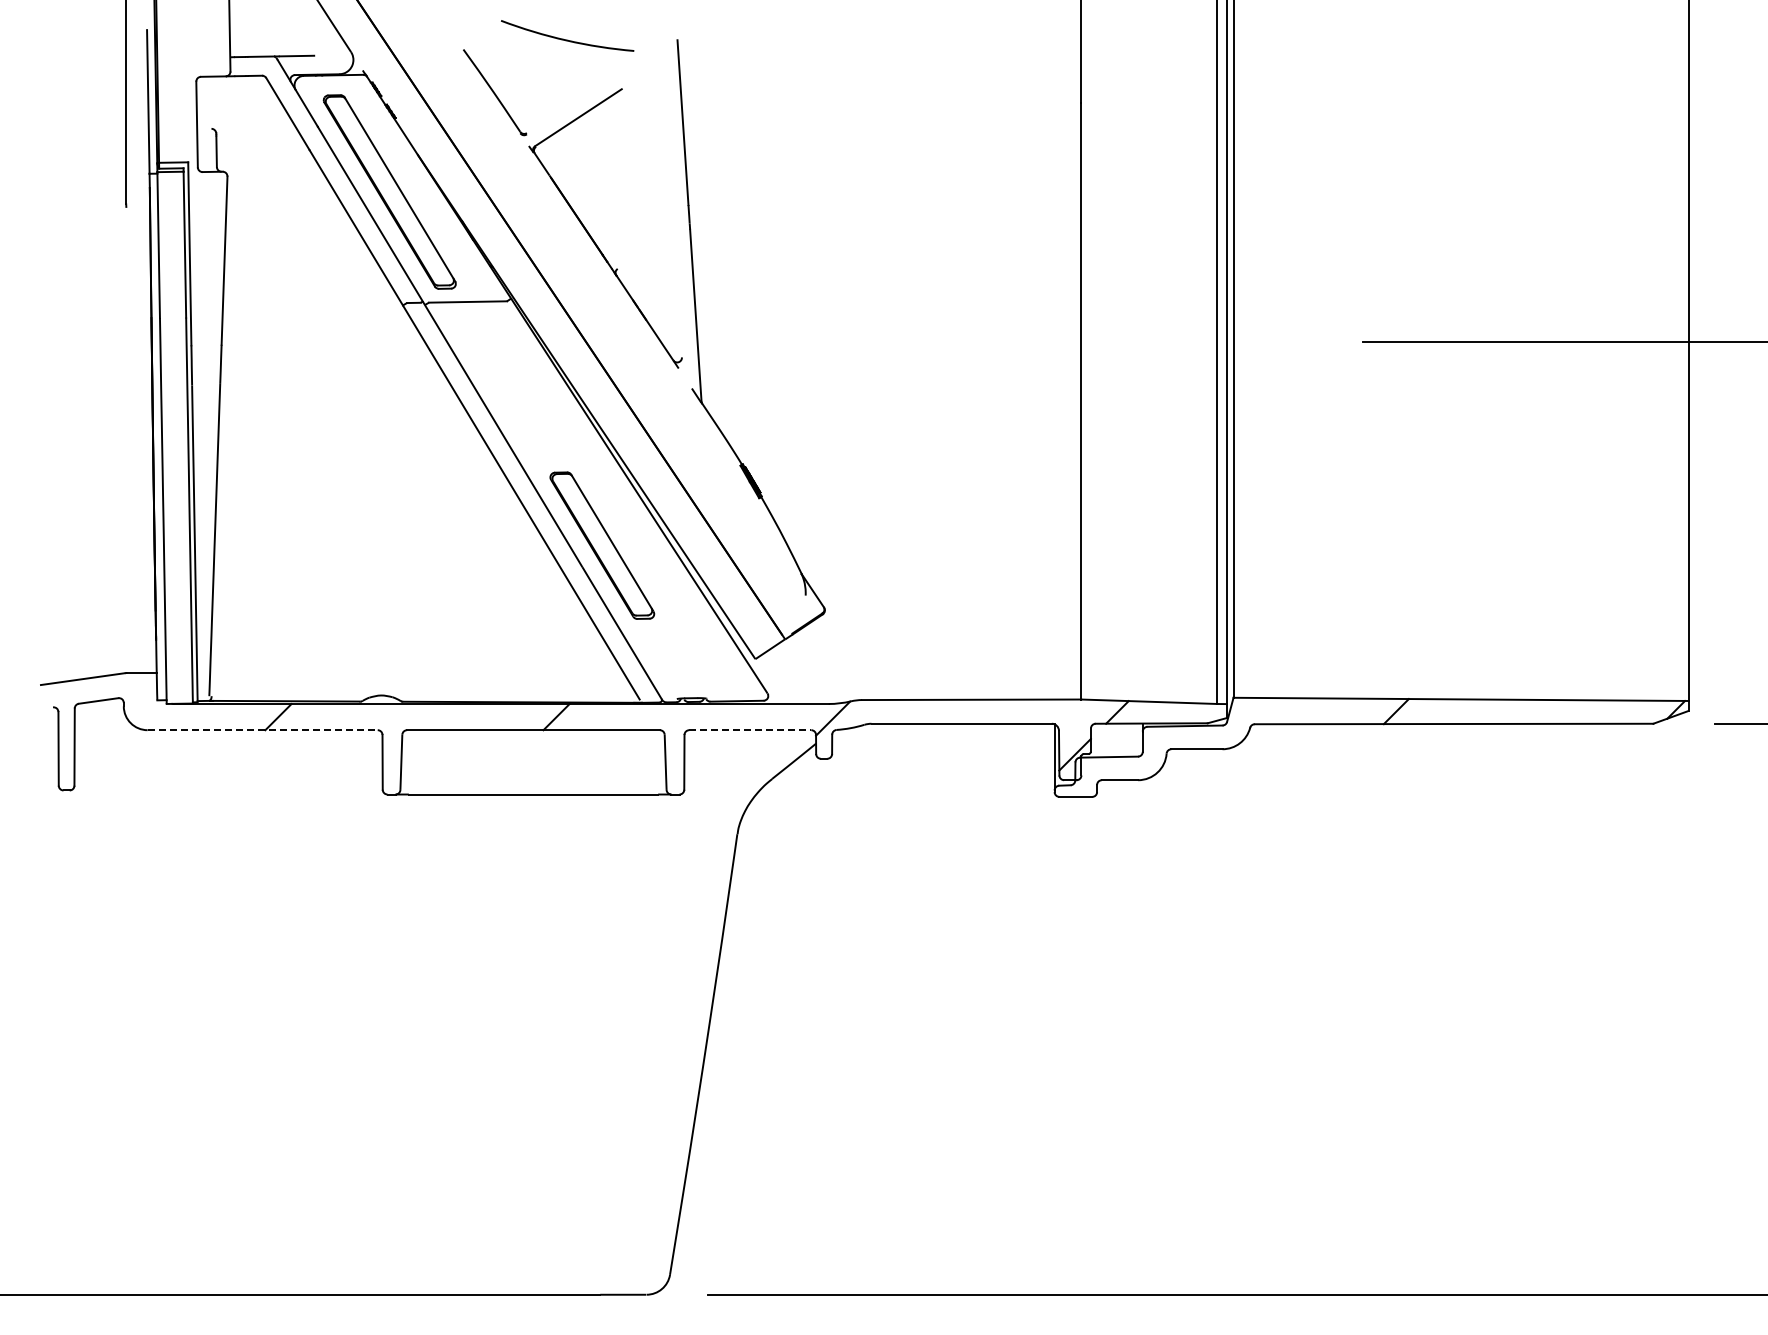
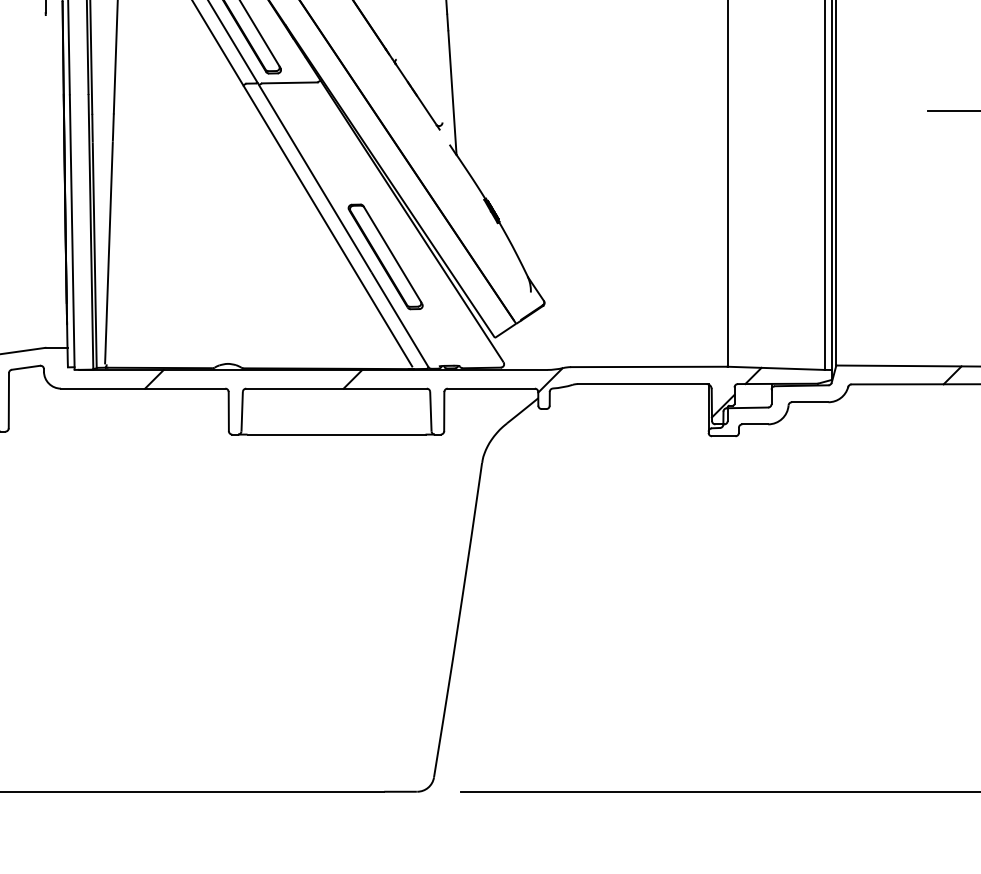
line: (263, 730) -> (143, 388), dashed -> solid
line: (750, 730) -> (491, 388), dashed -> solid

